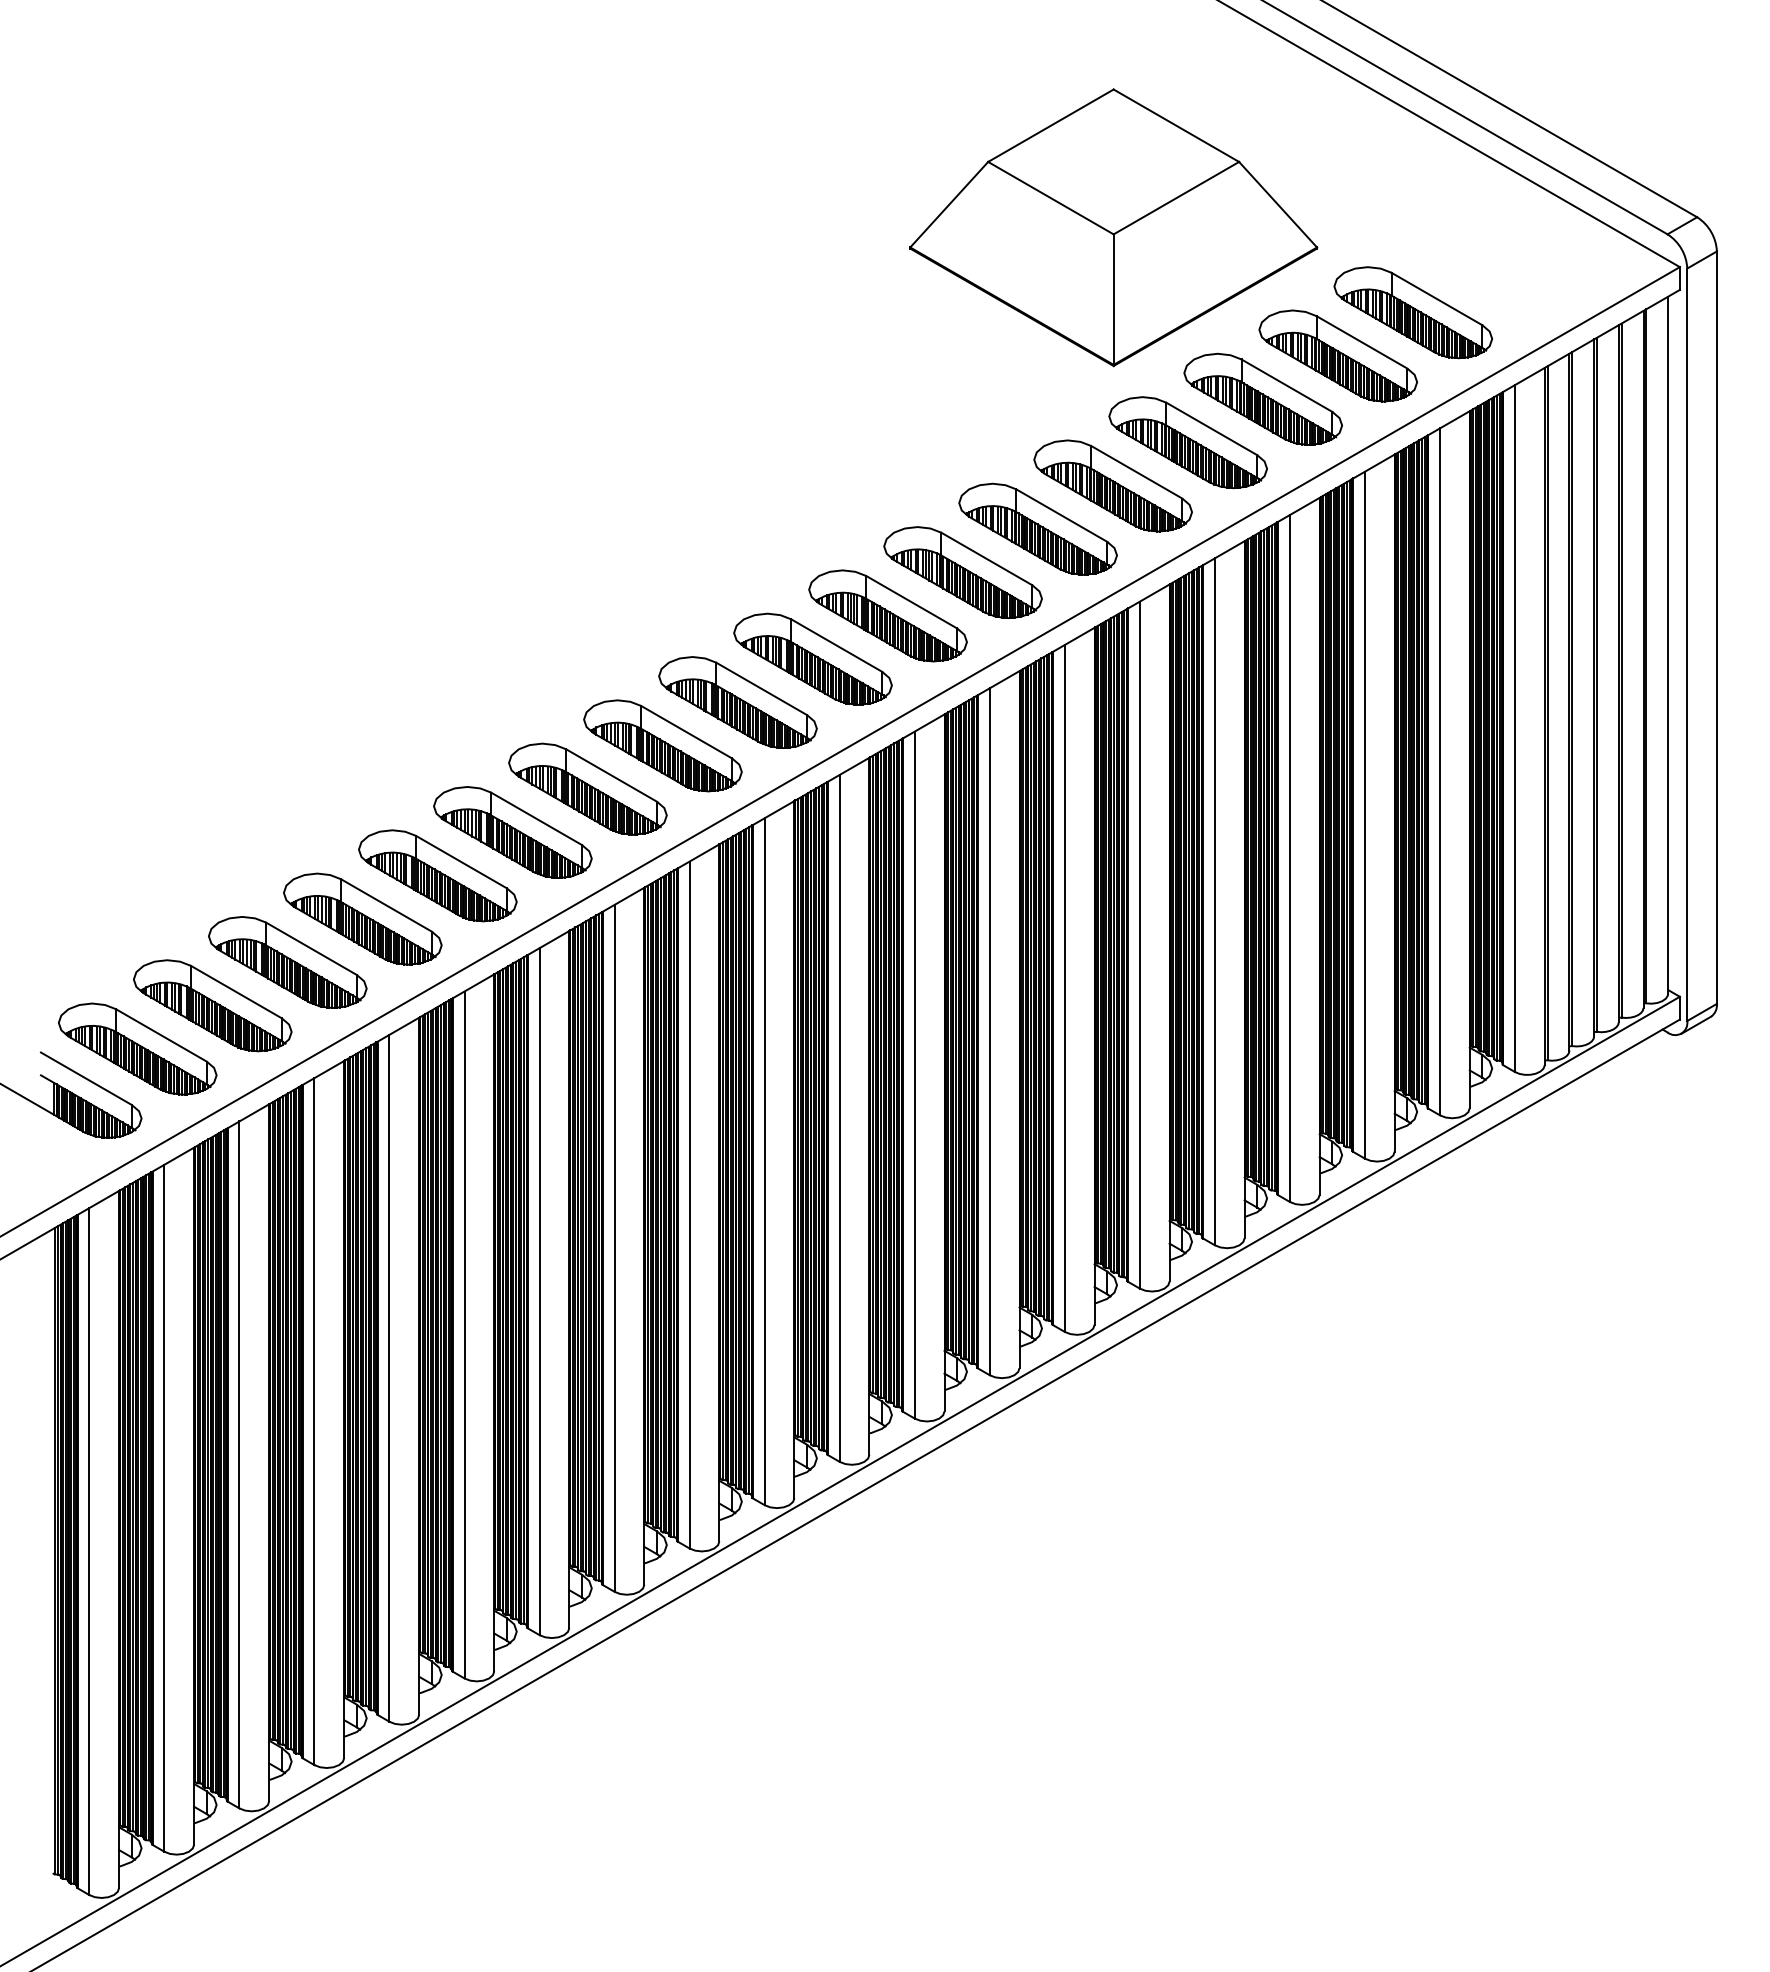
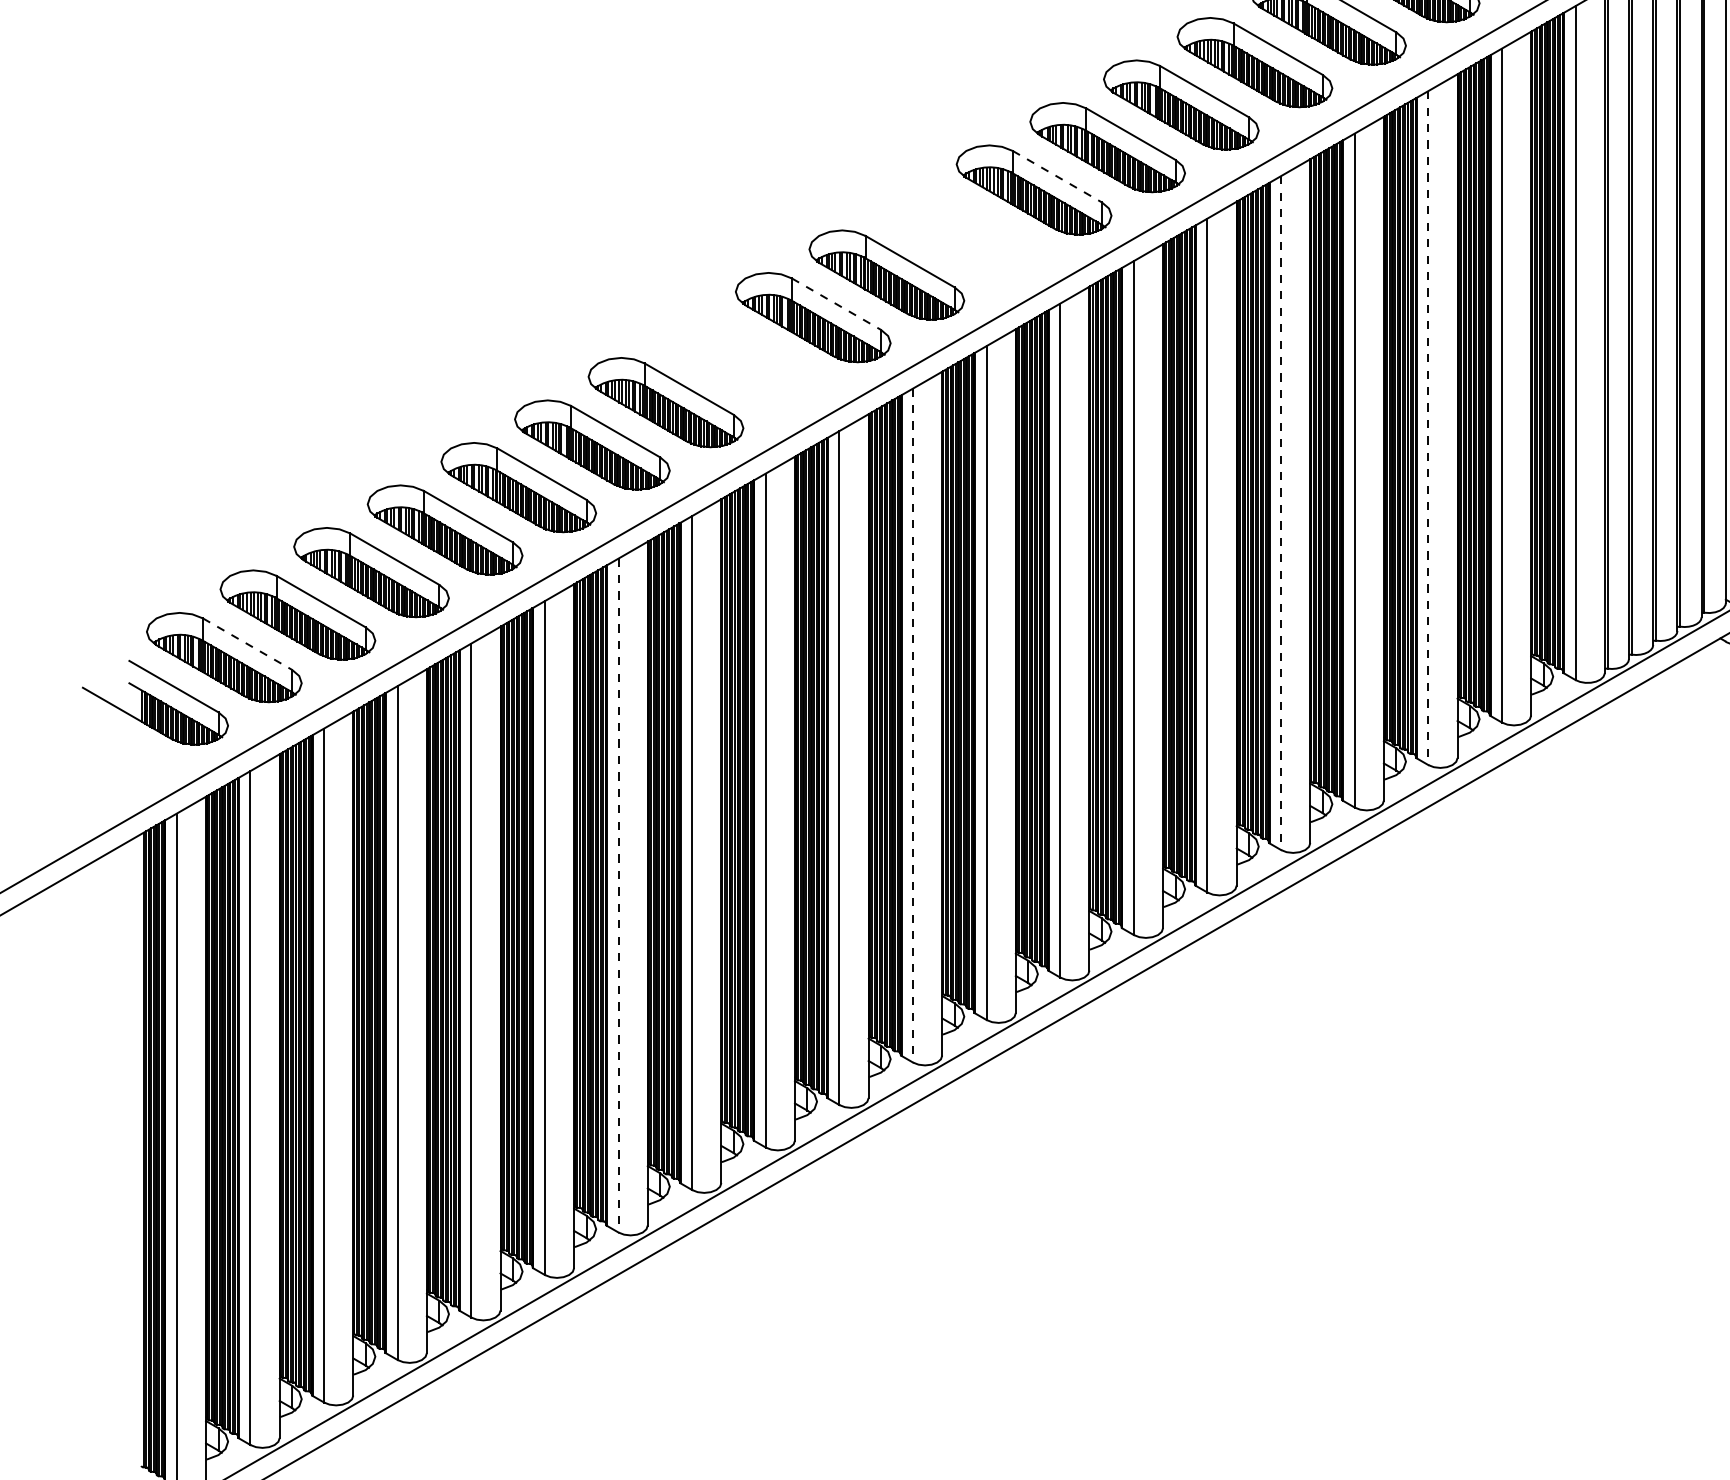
line: (987, 559) -> (1058, 177), solid -> dashed
part: (887, 615) -> (959, 232), removed
line: (762, 689) -> (837, 304), solid -> dashed
part: (662, 745) -> (739, 359), removed
line: (1364, 815) -> (1427, 428), solid -> dashed
line: (1214, 902) -> (1280, 513), solid -> dashed
line: (161, 1035) -> (247, 644), solid -> dashed
line: (839, 1118) -> (912, 725), solid -> dashed
line: (539, 1292) -> (618, 896), solid -> dashed

